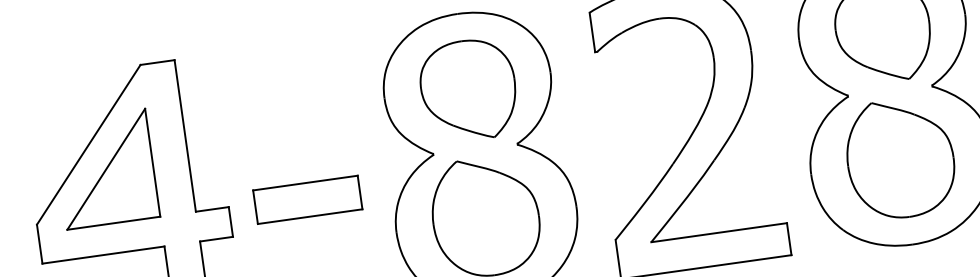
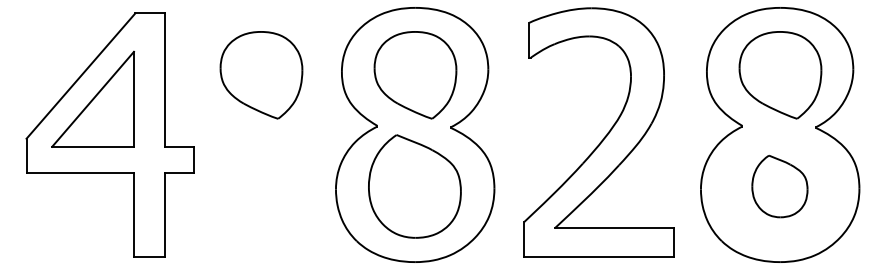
part: (293, 115) -> (261, 75), added
part: (899, 158) -> (779, 186), size x0.6
part: (306, 199) -> (262, 149), removed

